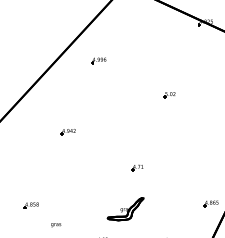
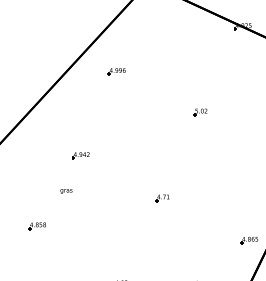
part: (30, 205) -> (36, 226), moved
part: (125, 209) -> (148, 247), removed
text: (56, 225) -> (66, 191), moved

